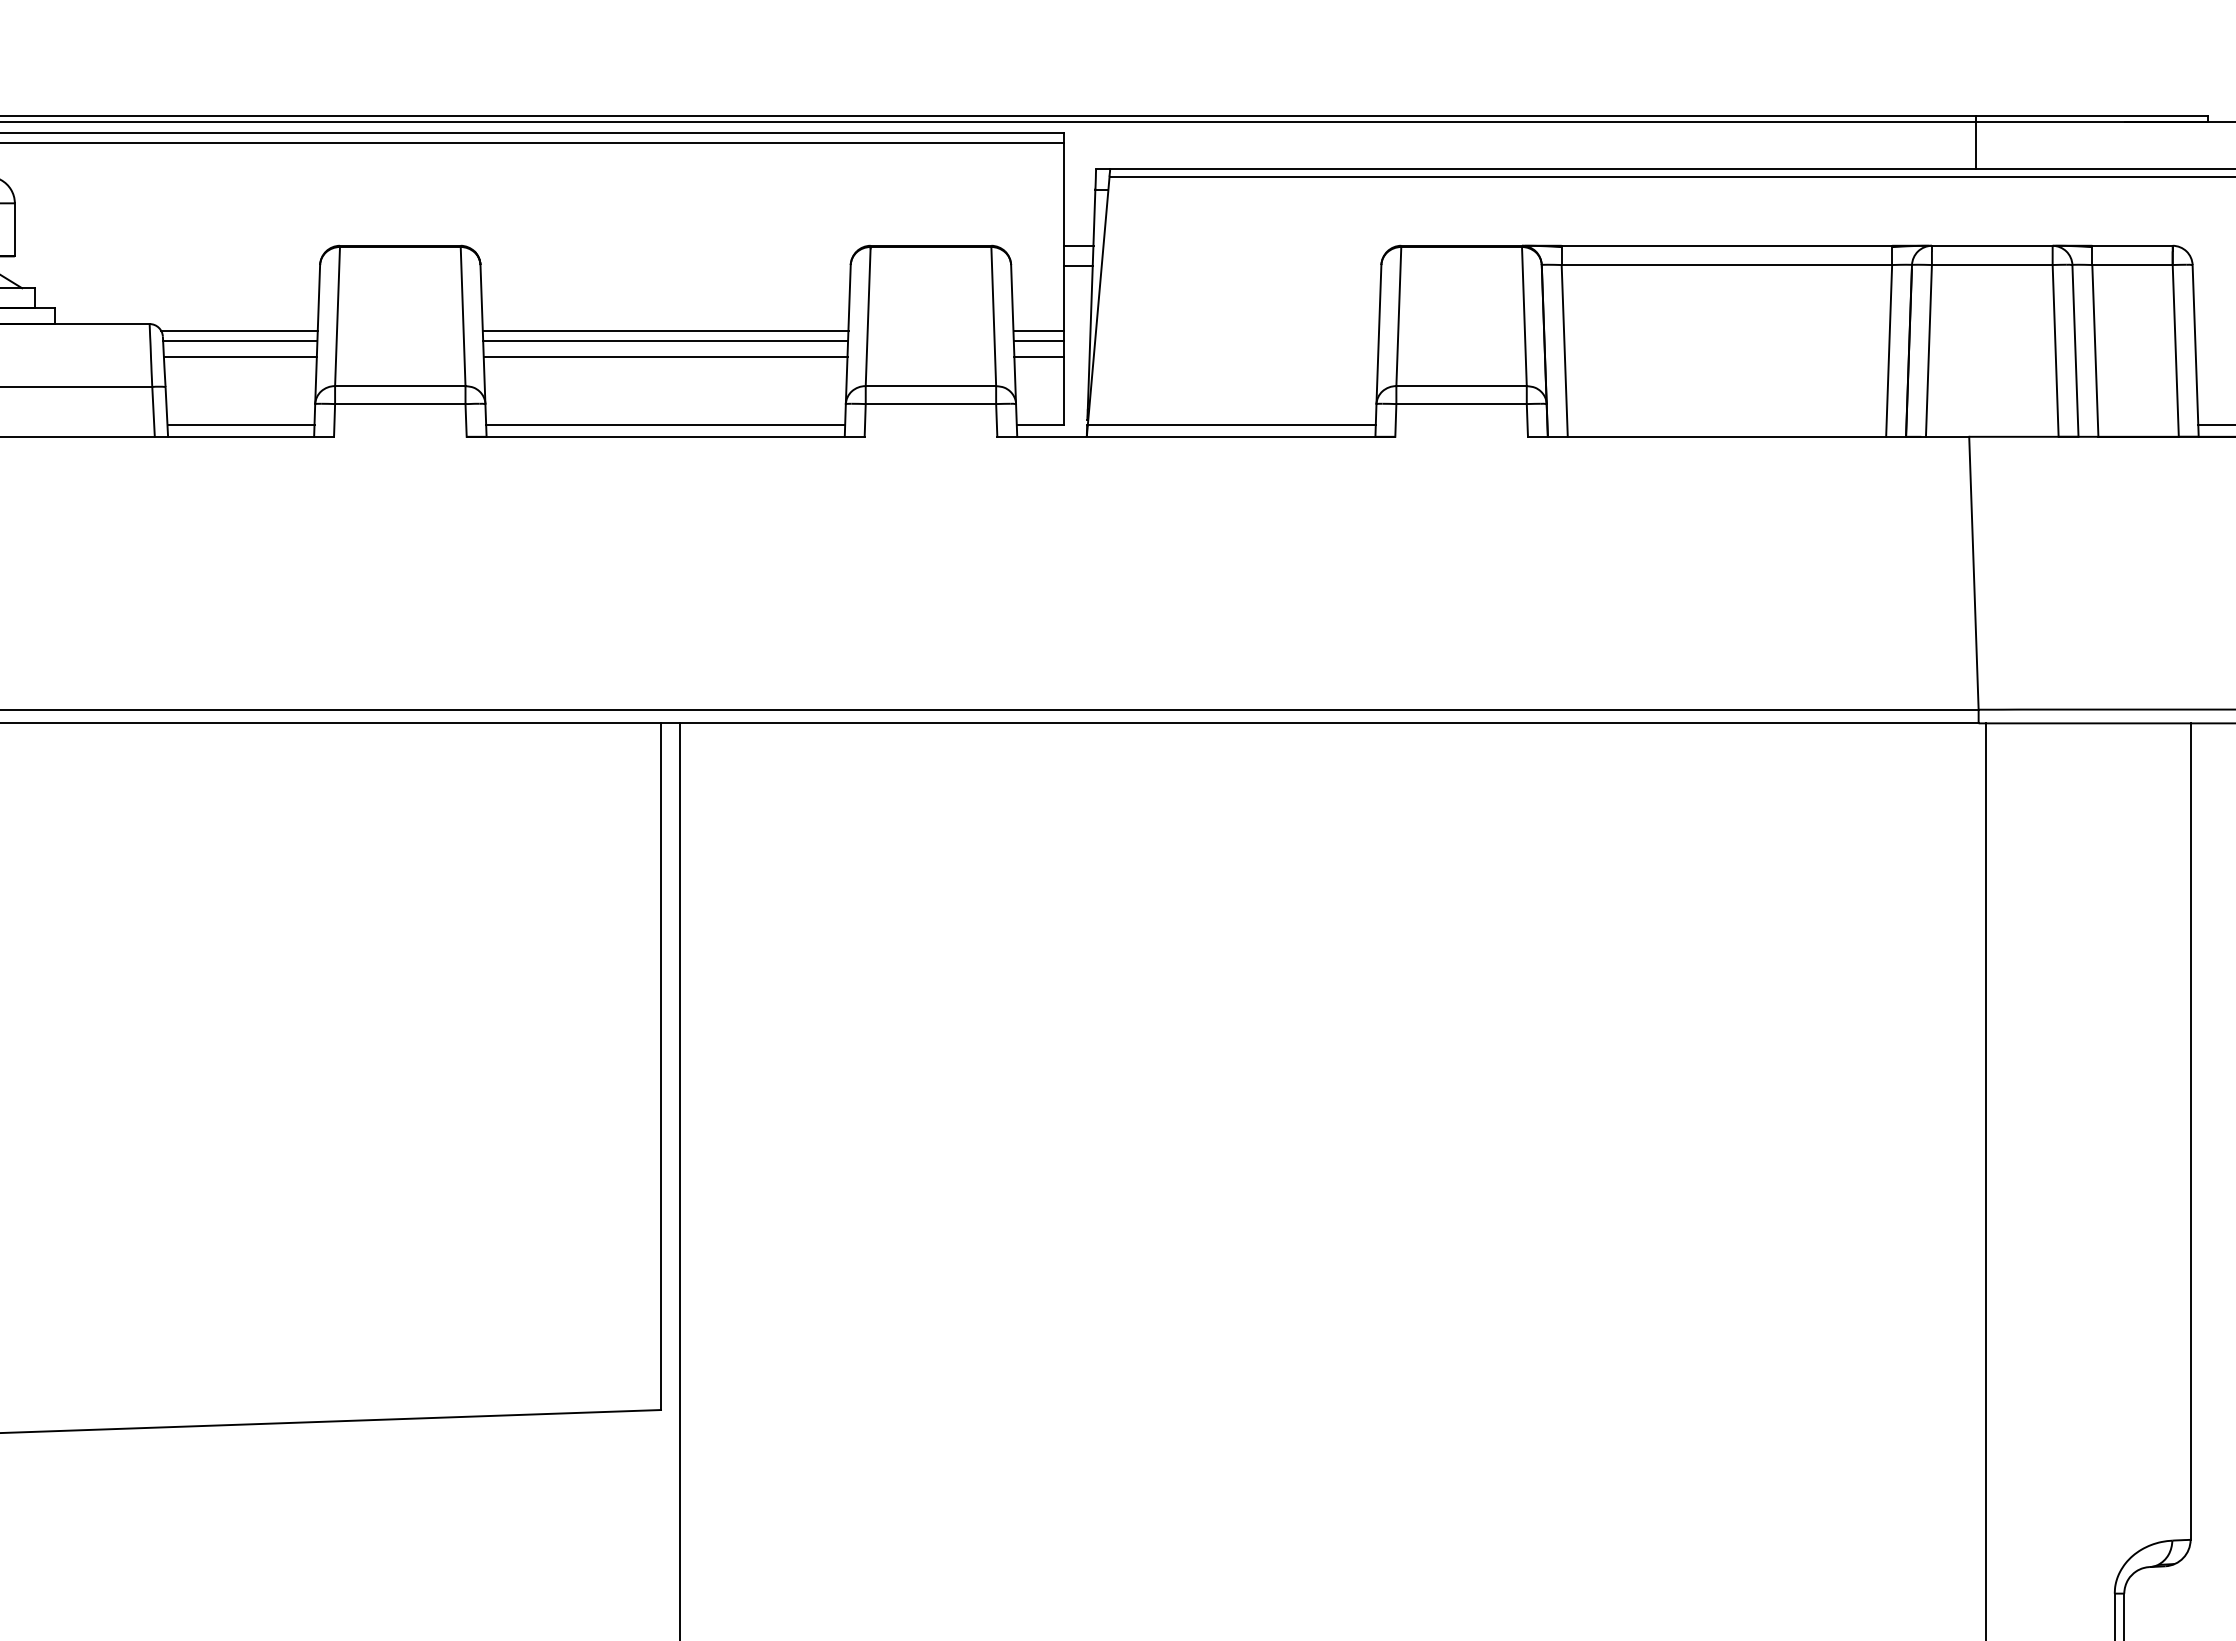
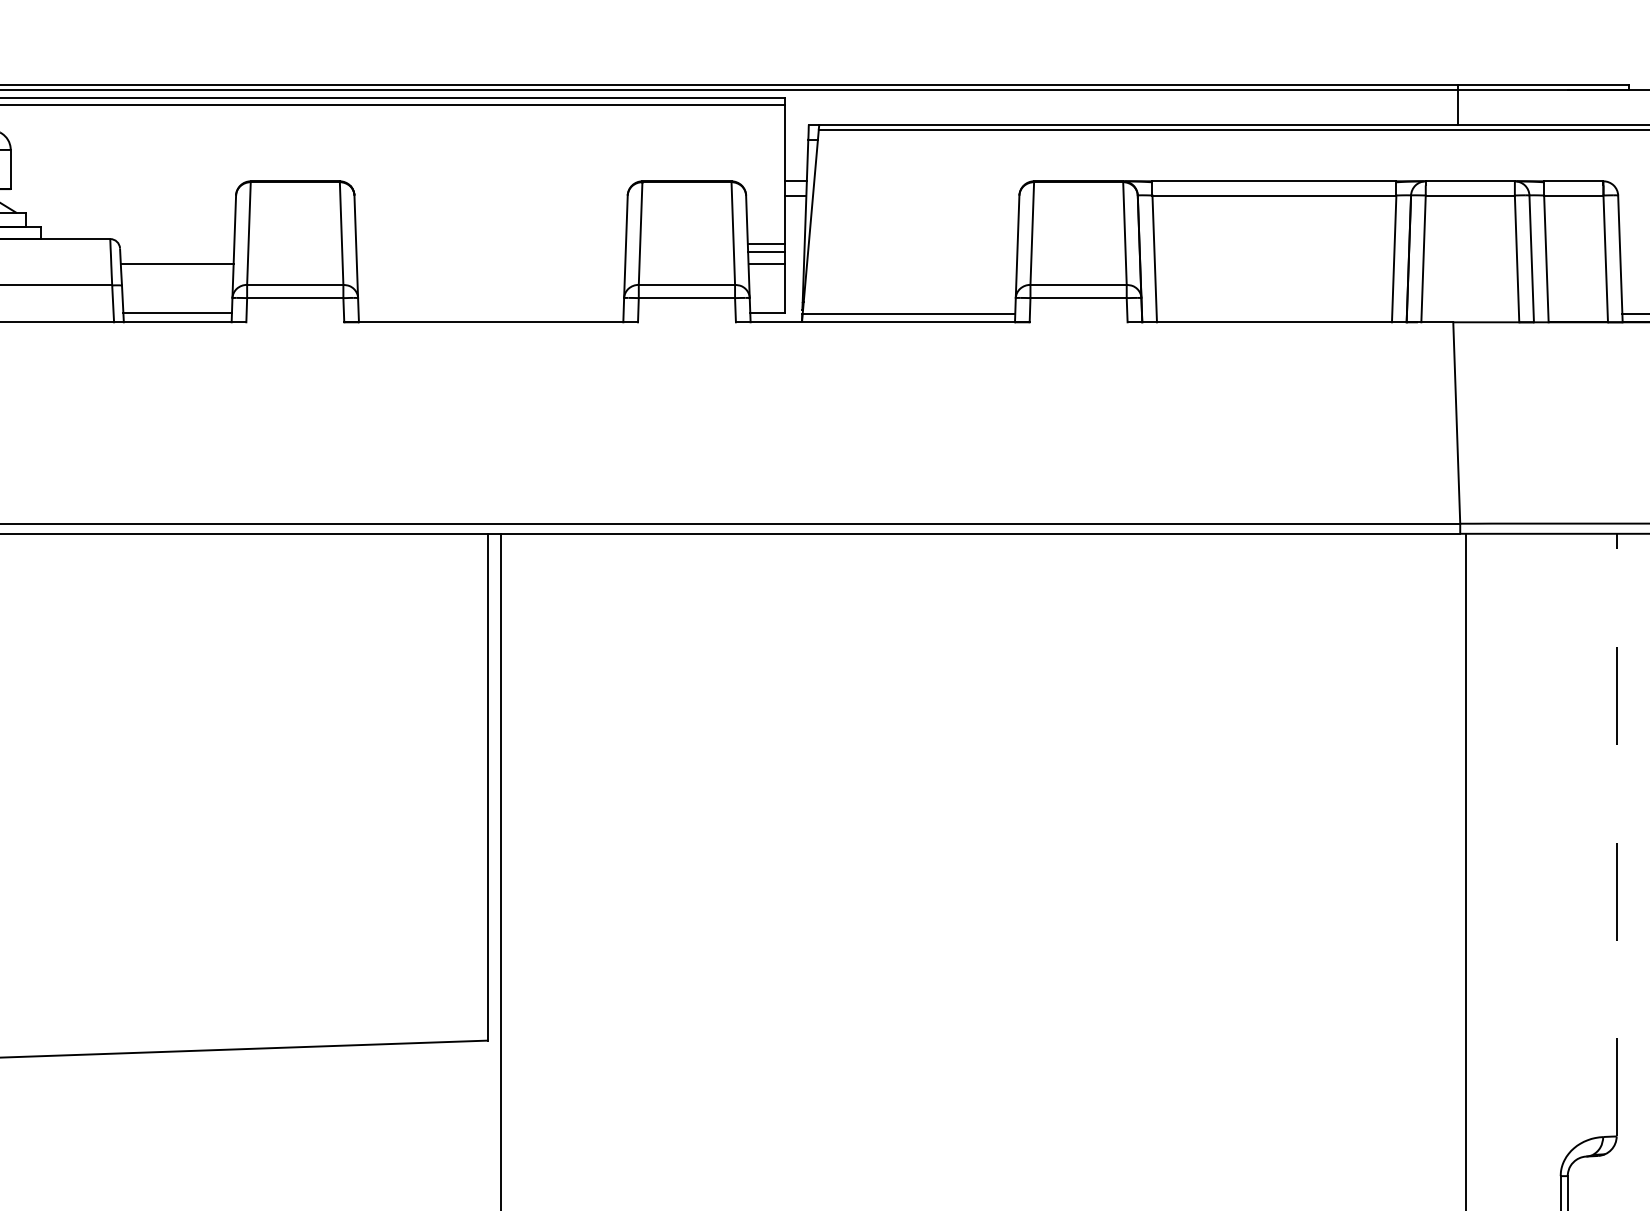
line: (239, 330) -> (176, 243), removed
line: (665, 330) -> (491, 243), removed
line: (240, 341) -> (177, 251), removed
line: (665, 341) -> (491, 251), removed
line: (665, 357) -> (491, 263), removed
line: (665, 424) -> (491, 313), removed
line: (2190, 1131) -> (1616, 835), solid -> dashed

